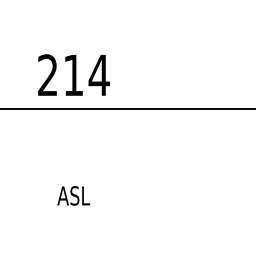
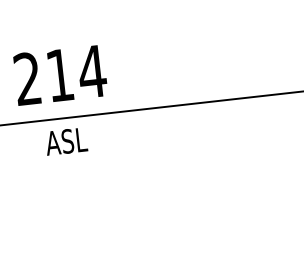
text: (73, 195) -> (66, 141), moved

